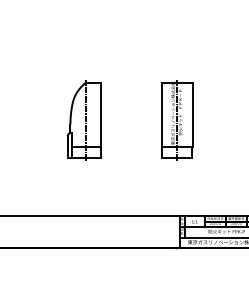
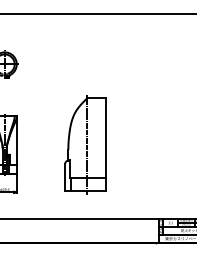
part: (84, 119) -> (85, 144), size x1.6
part: (176, 119) -> (156, 144), removed

